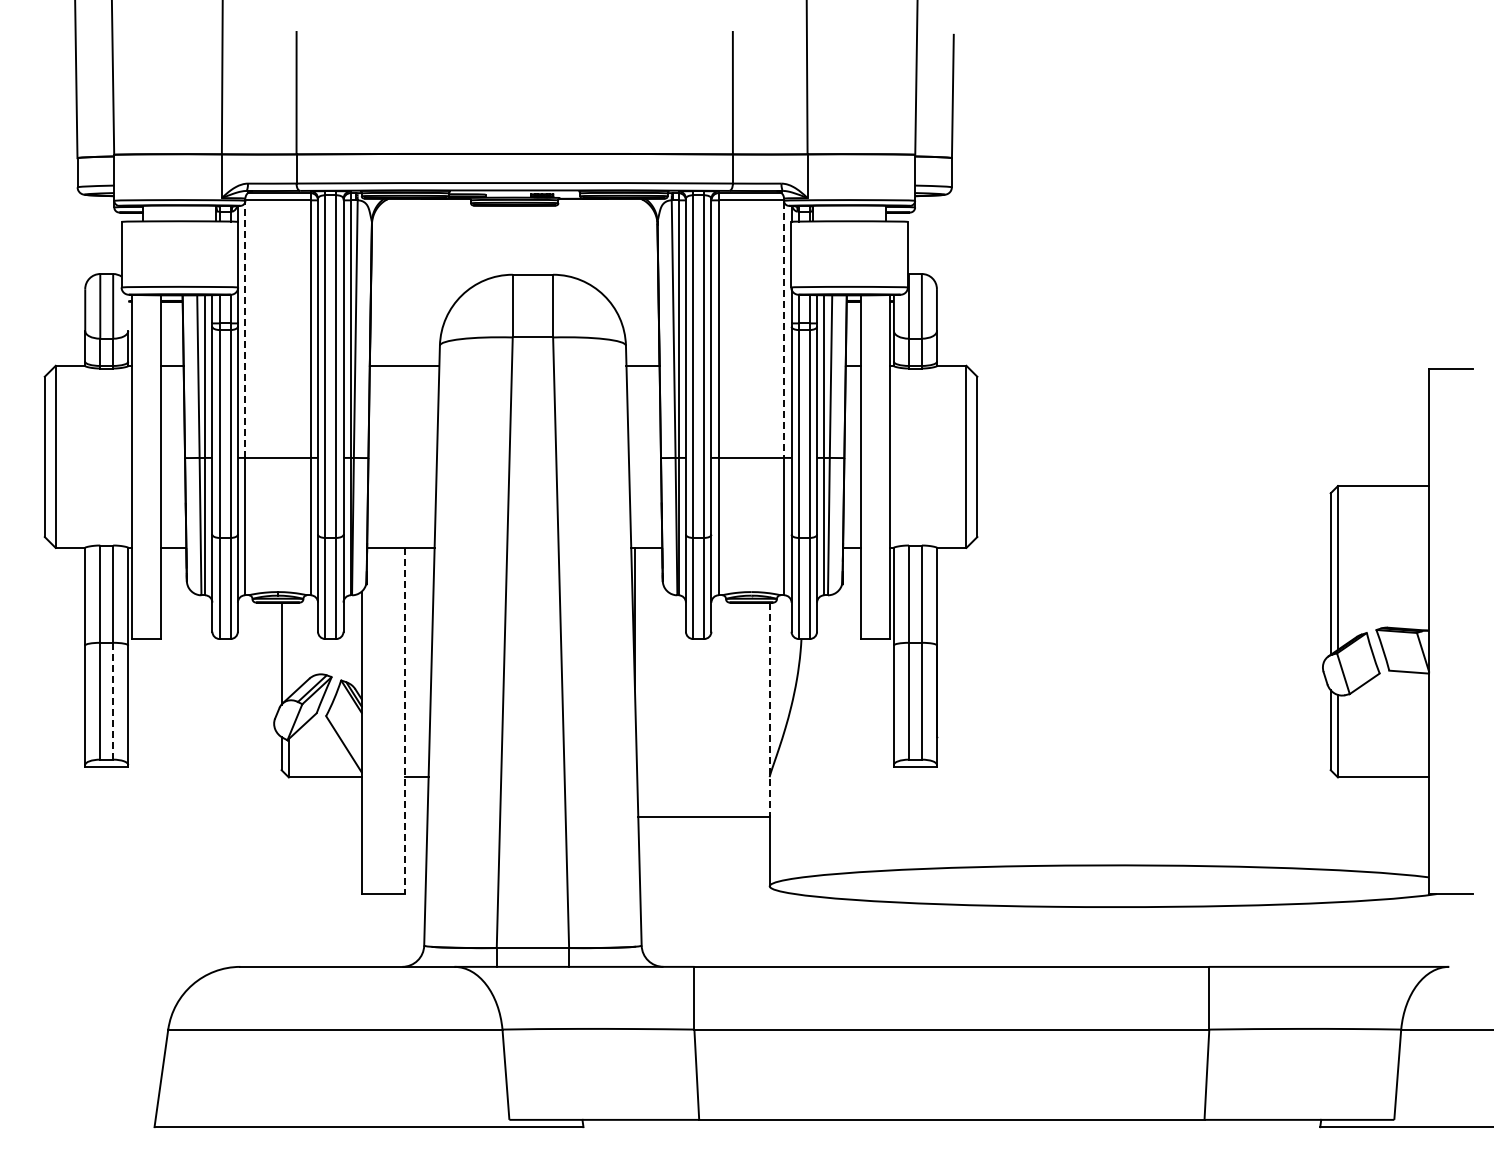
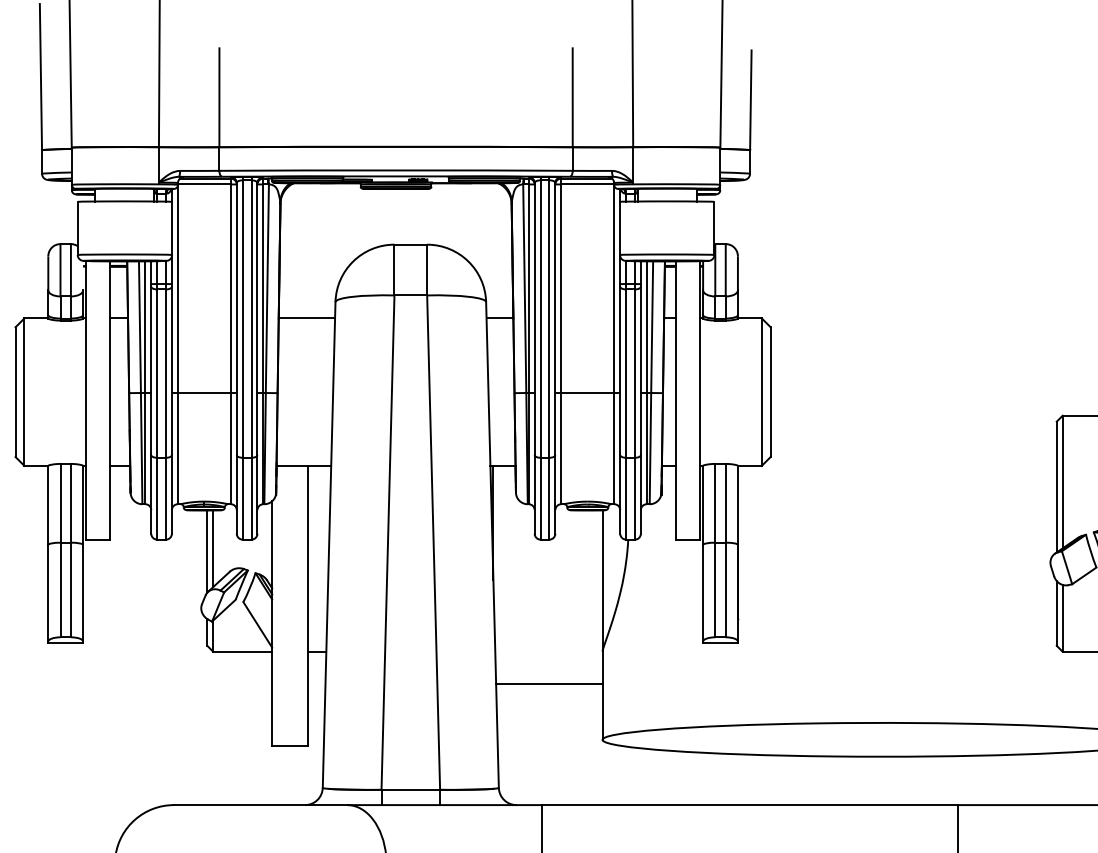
line: (245, 330) -> (178, 289), dashed -> solid
line: (784, 330) -> (614, 289), dashed -> solid
line: (288, 649) -> (212, 548), added
line: (113, 701) -> (71, 590), dashed -> solid
line: (769, 709) -> (602, 596), dashed -> solid
line: (405, 721) -> (307, 606), dashed -> solid

